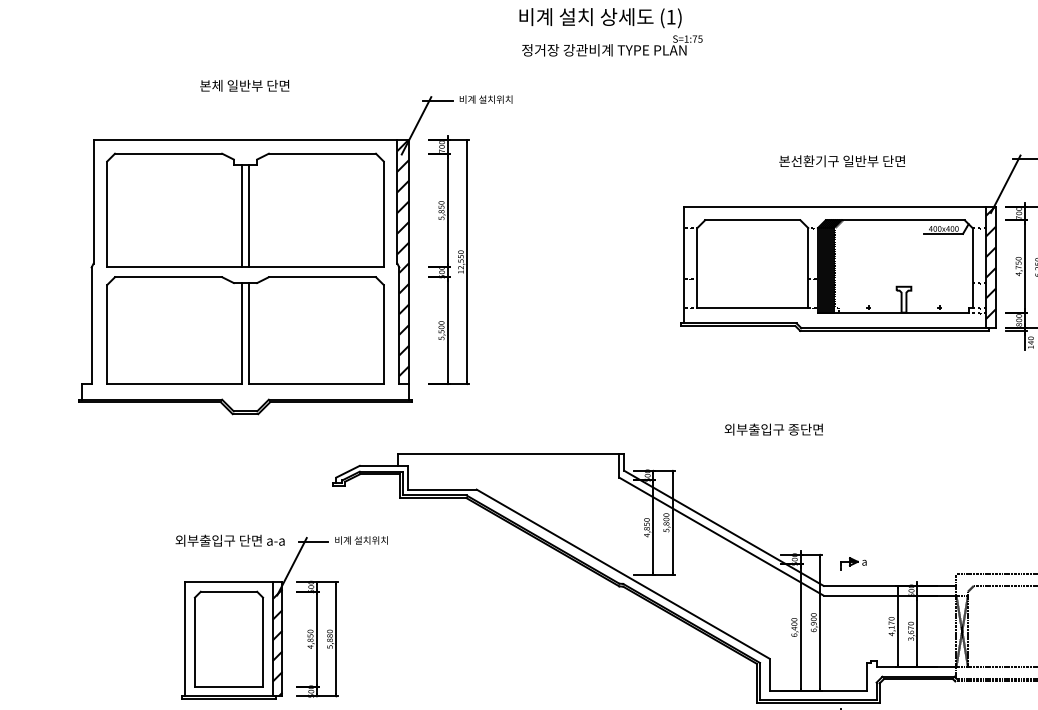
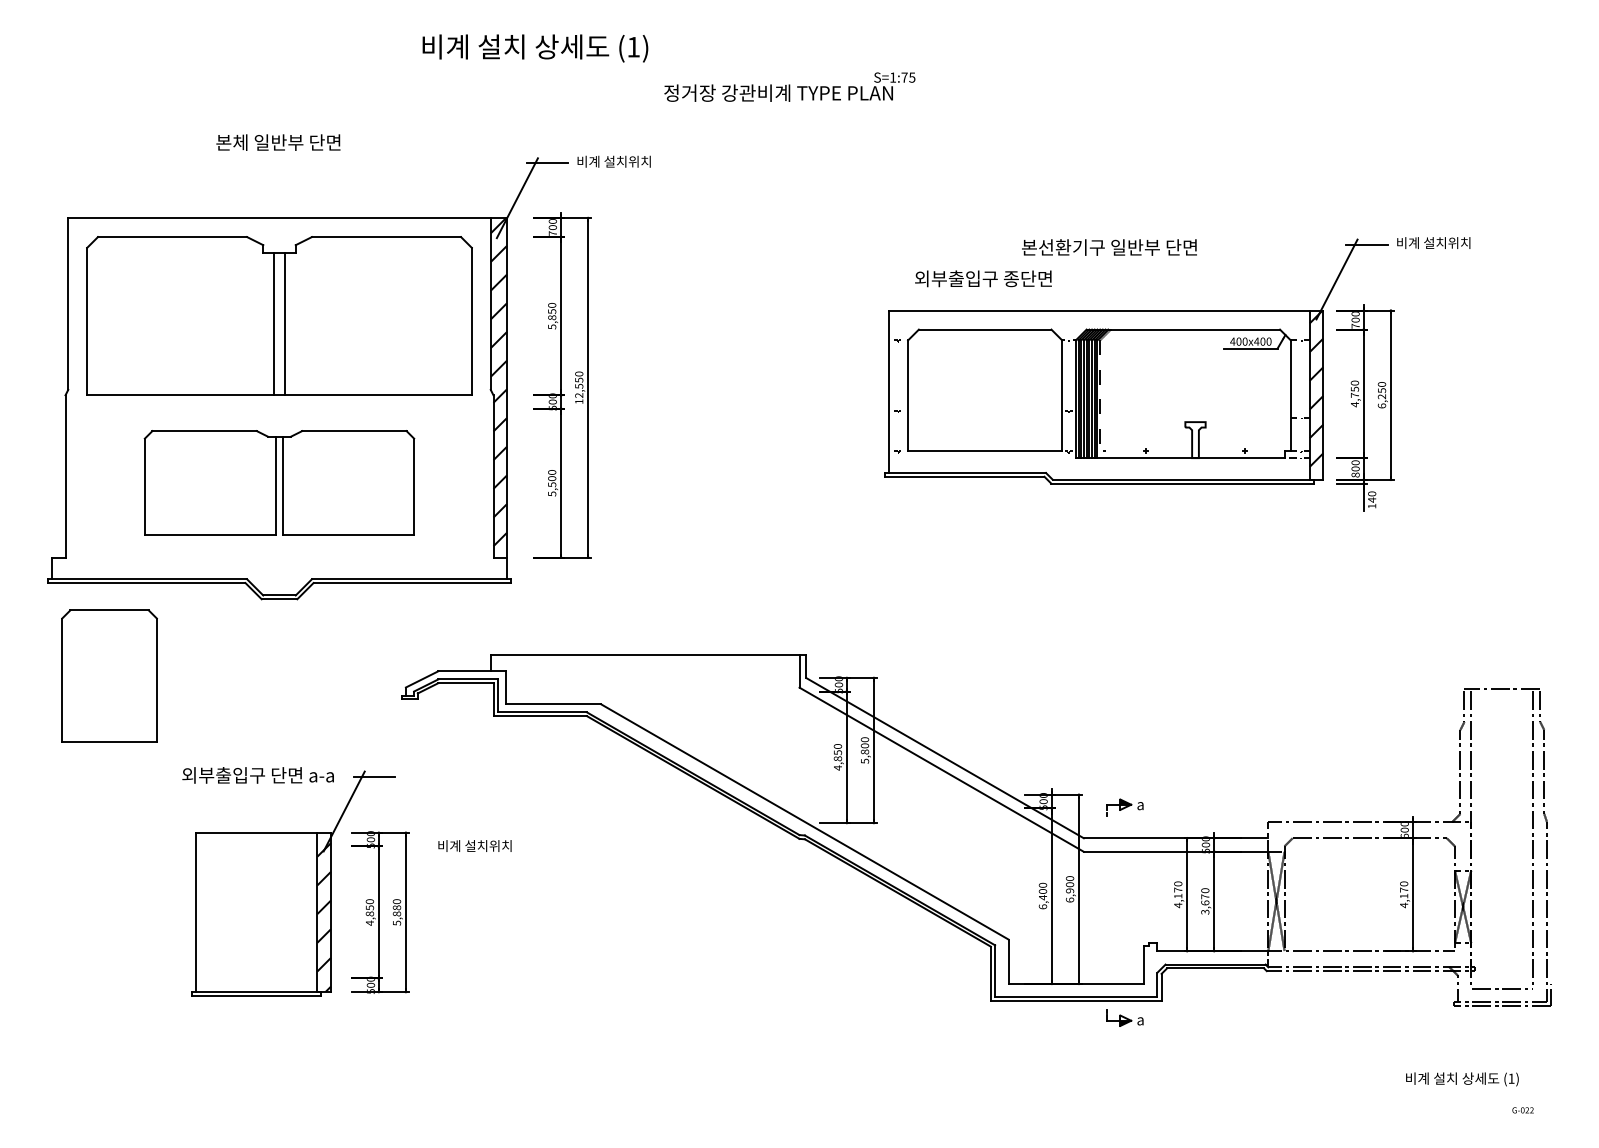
text: (600, 18) -> (535, 48), moved
part: (245, 330) -> (279, 482), size x0.7
text: (773, 429) -> (983, 278), moved
text: (361, 540) -> (474, 845), moved
part: (228, 638) -> (109, 675), moved

